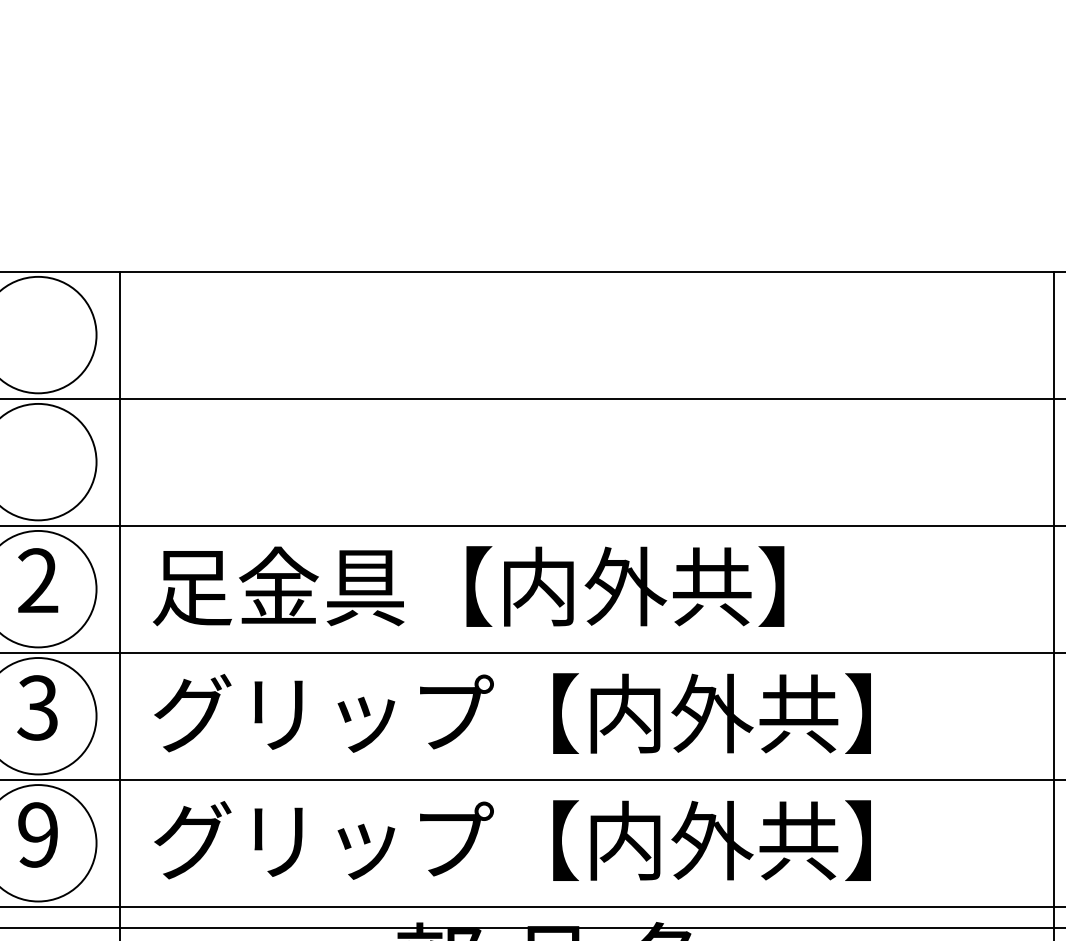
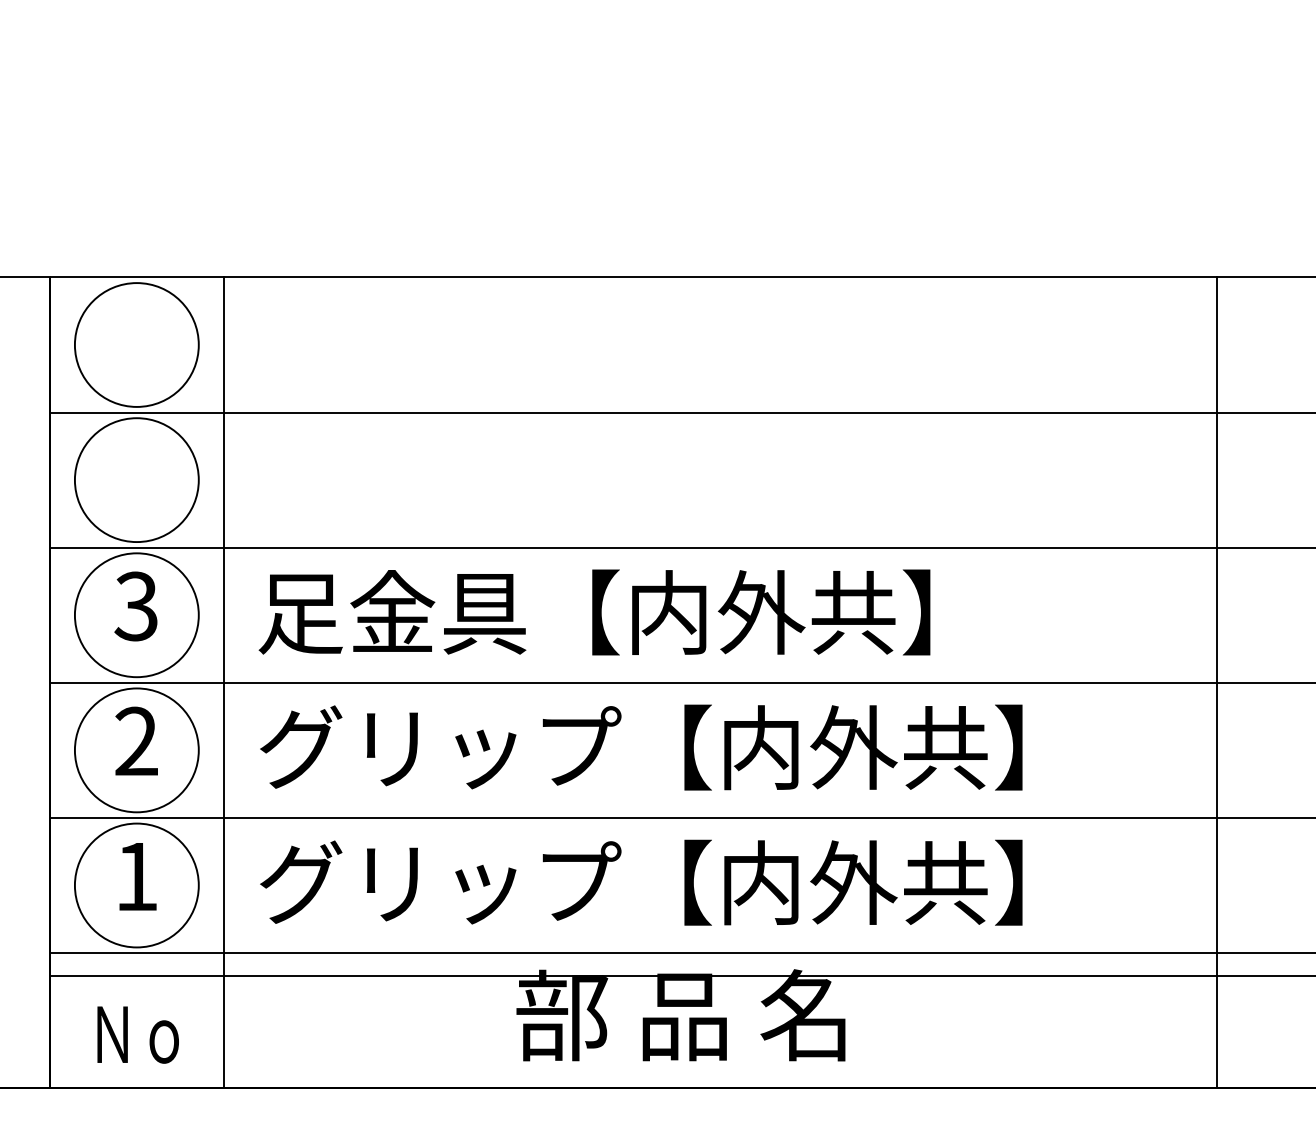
text: (37, 580) -> (135, 606), 2 -> 3
text: (37, 707) -> (135, 741), 3 -> 2
text: (37, 834) -> (136, 876), 9 -> 1

